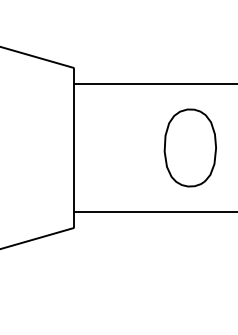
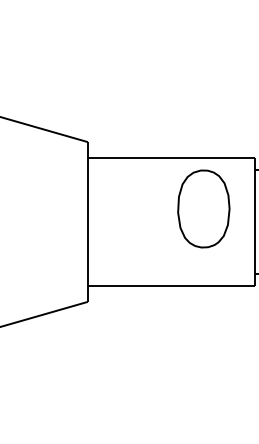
part: (190, 147) -> (203, 208), moved

